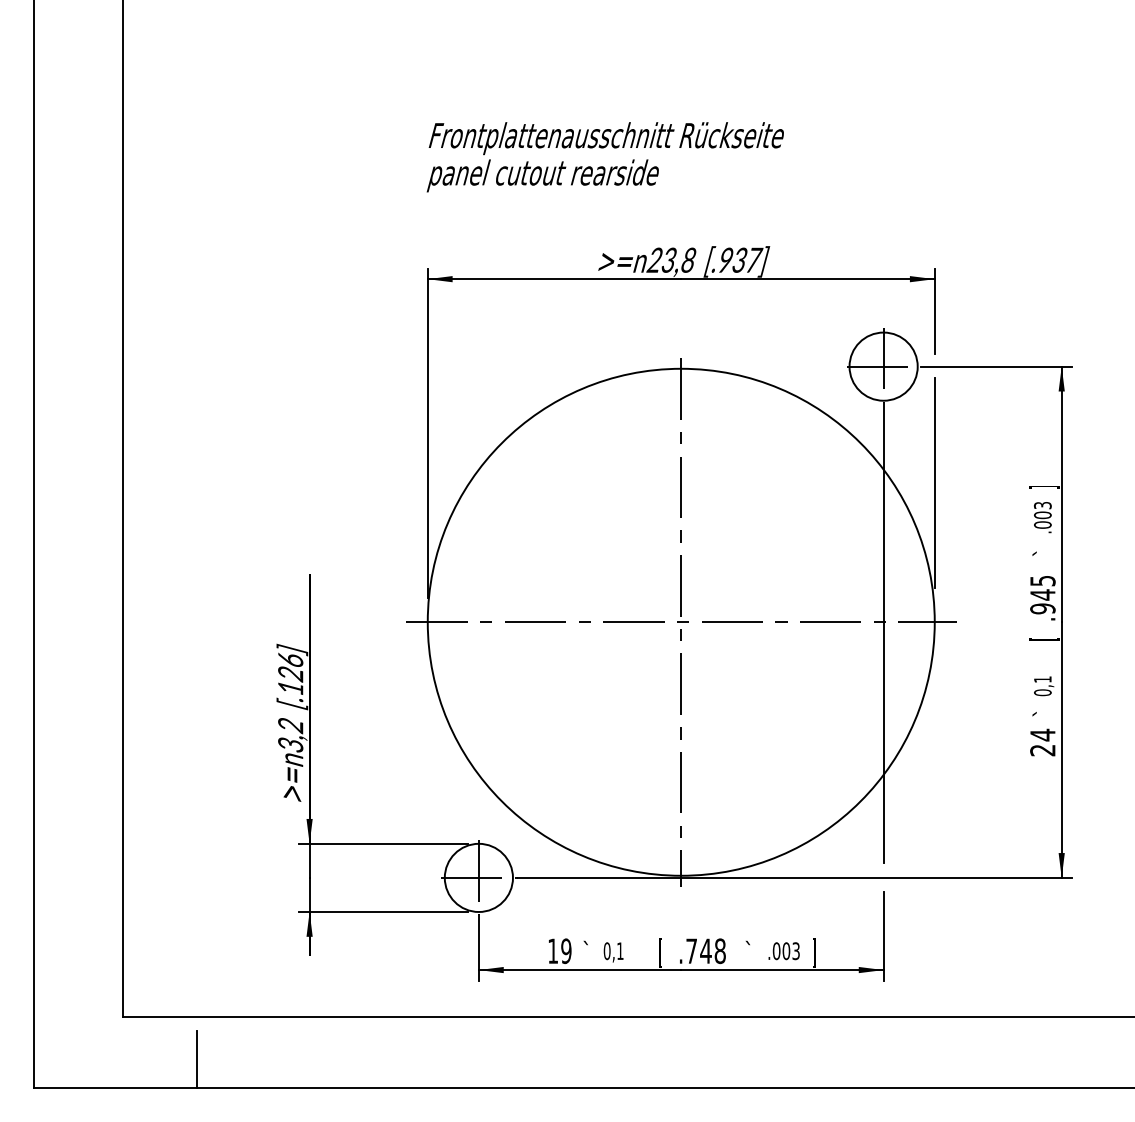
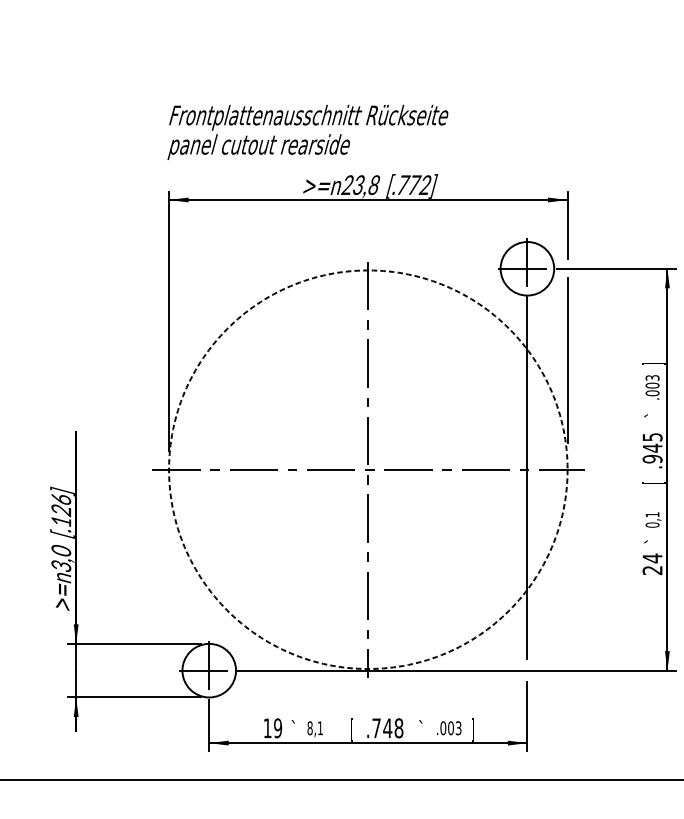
text: (604, 157) -> (307, 132), moved
text: (740, 259) -> (414, 184), [.937] -> [.772]
circle: (680, 621) -> (367, 469), solid -> dashed
text: (290, 726) -> (61, 551), 3,2 -> 3,0
text: (606, 950) -> (309, 727), 0,1 -> 8,1

